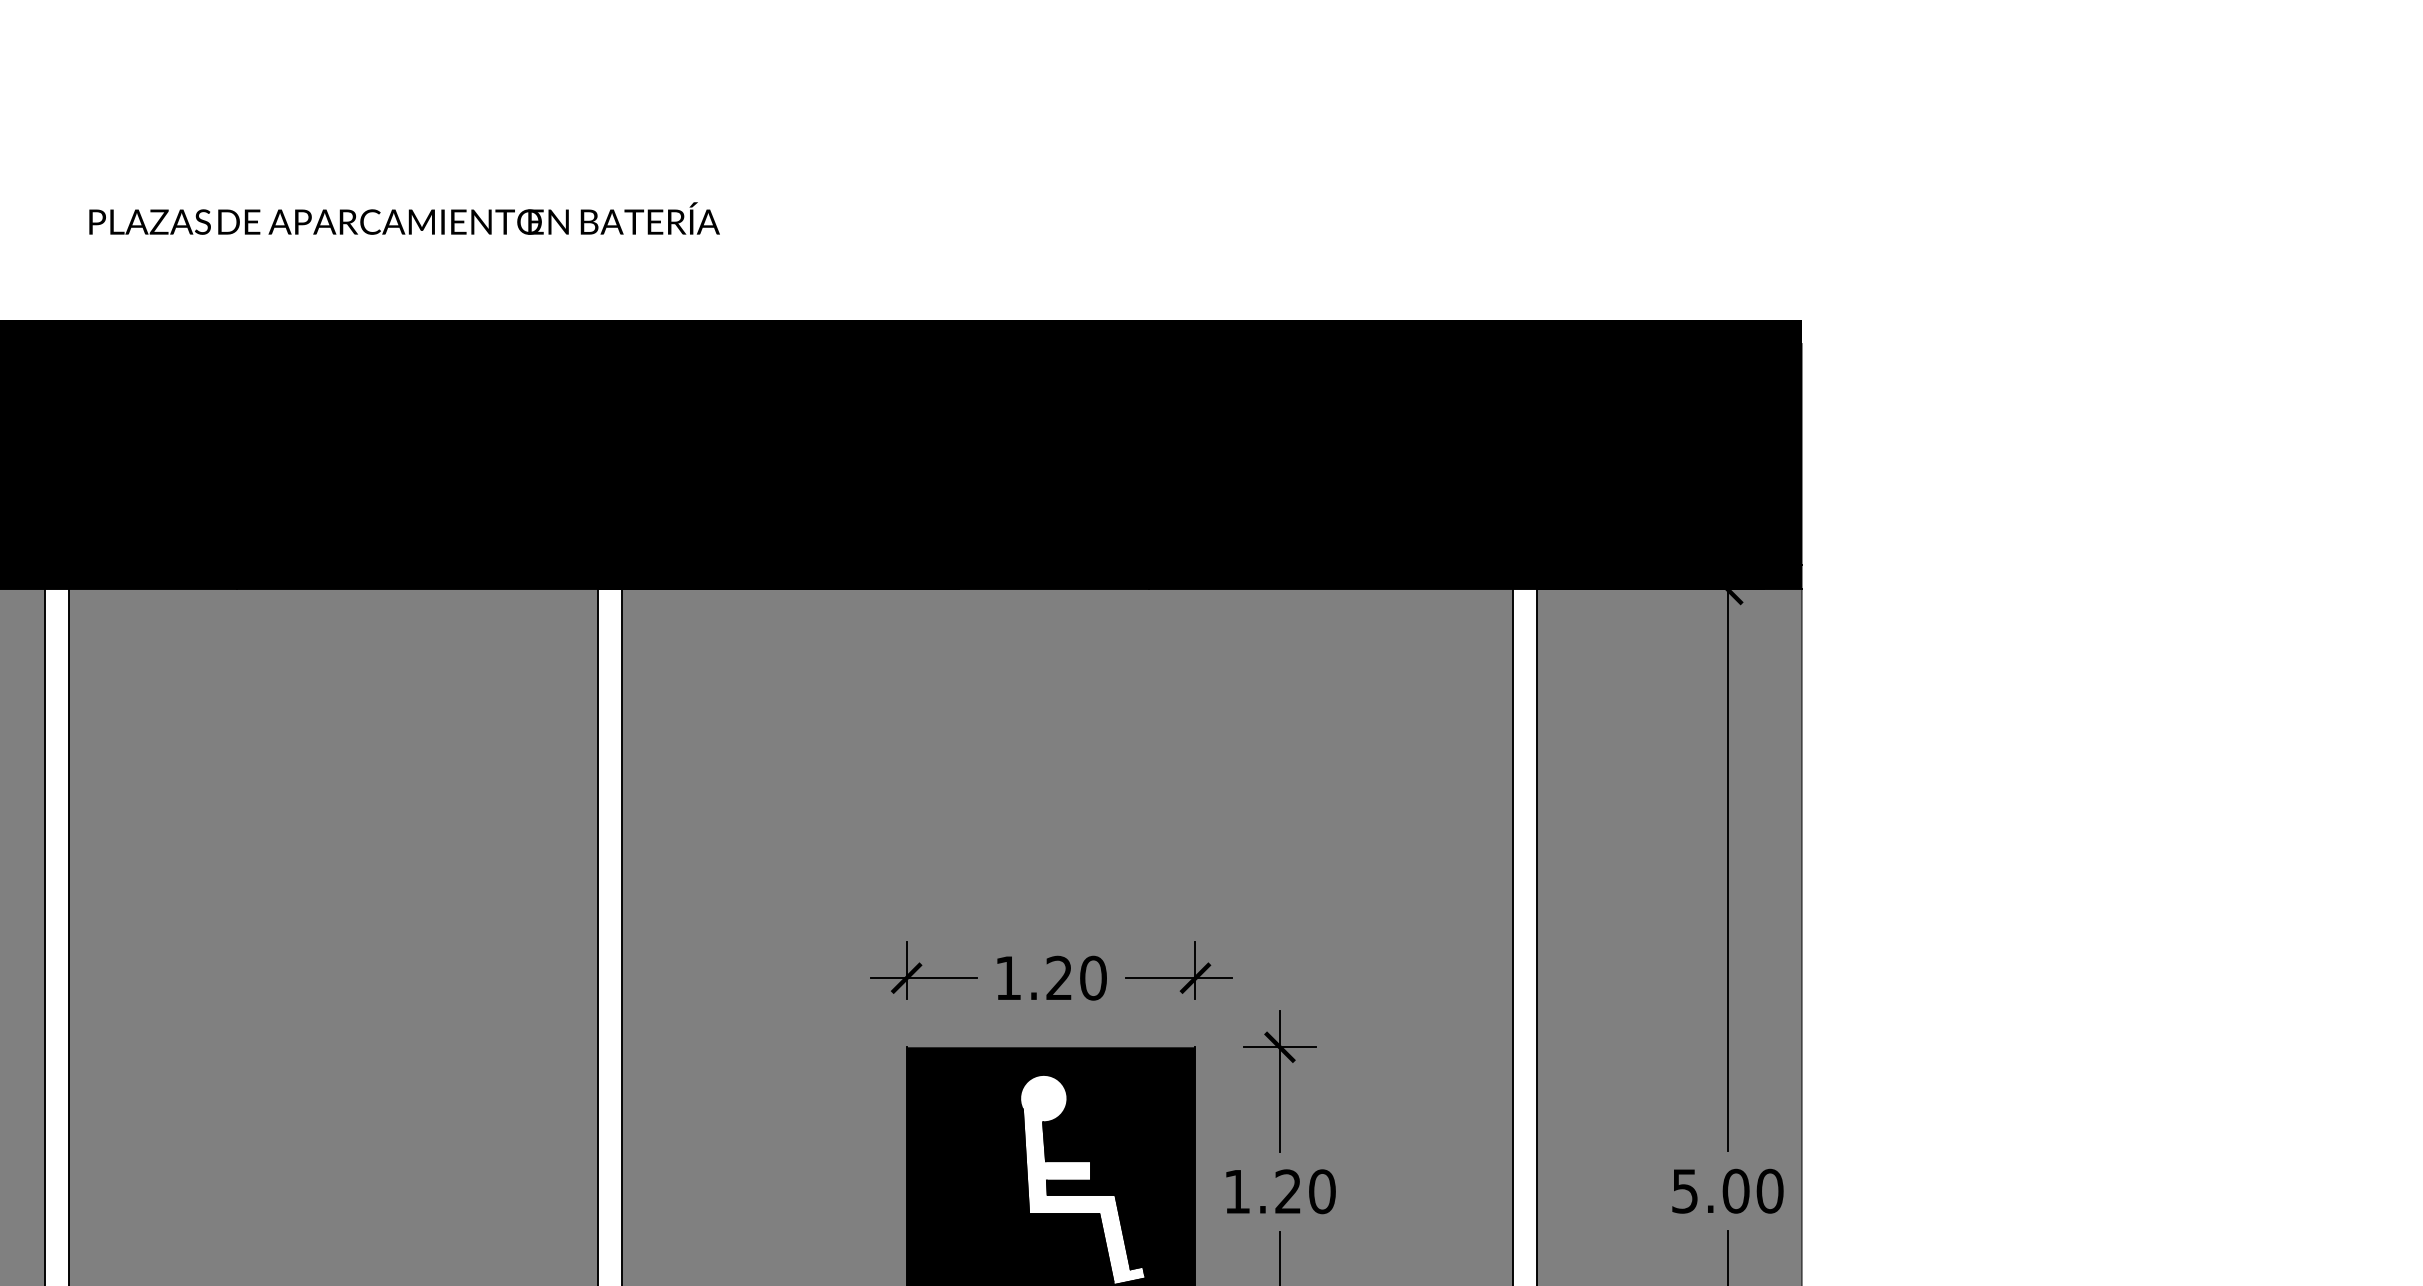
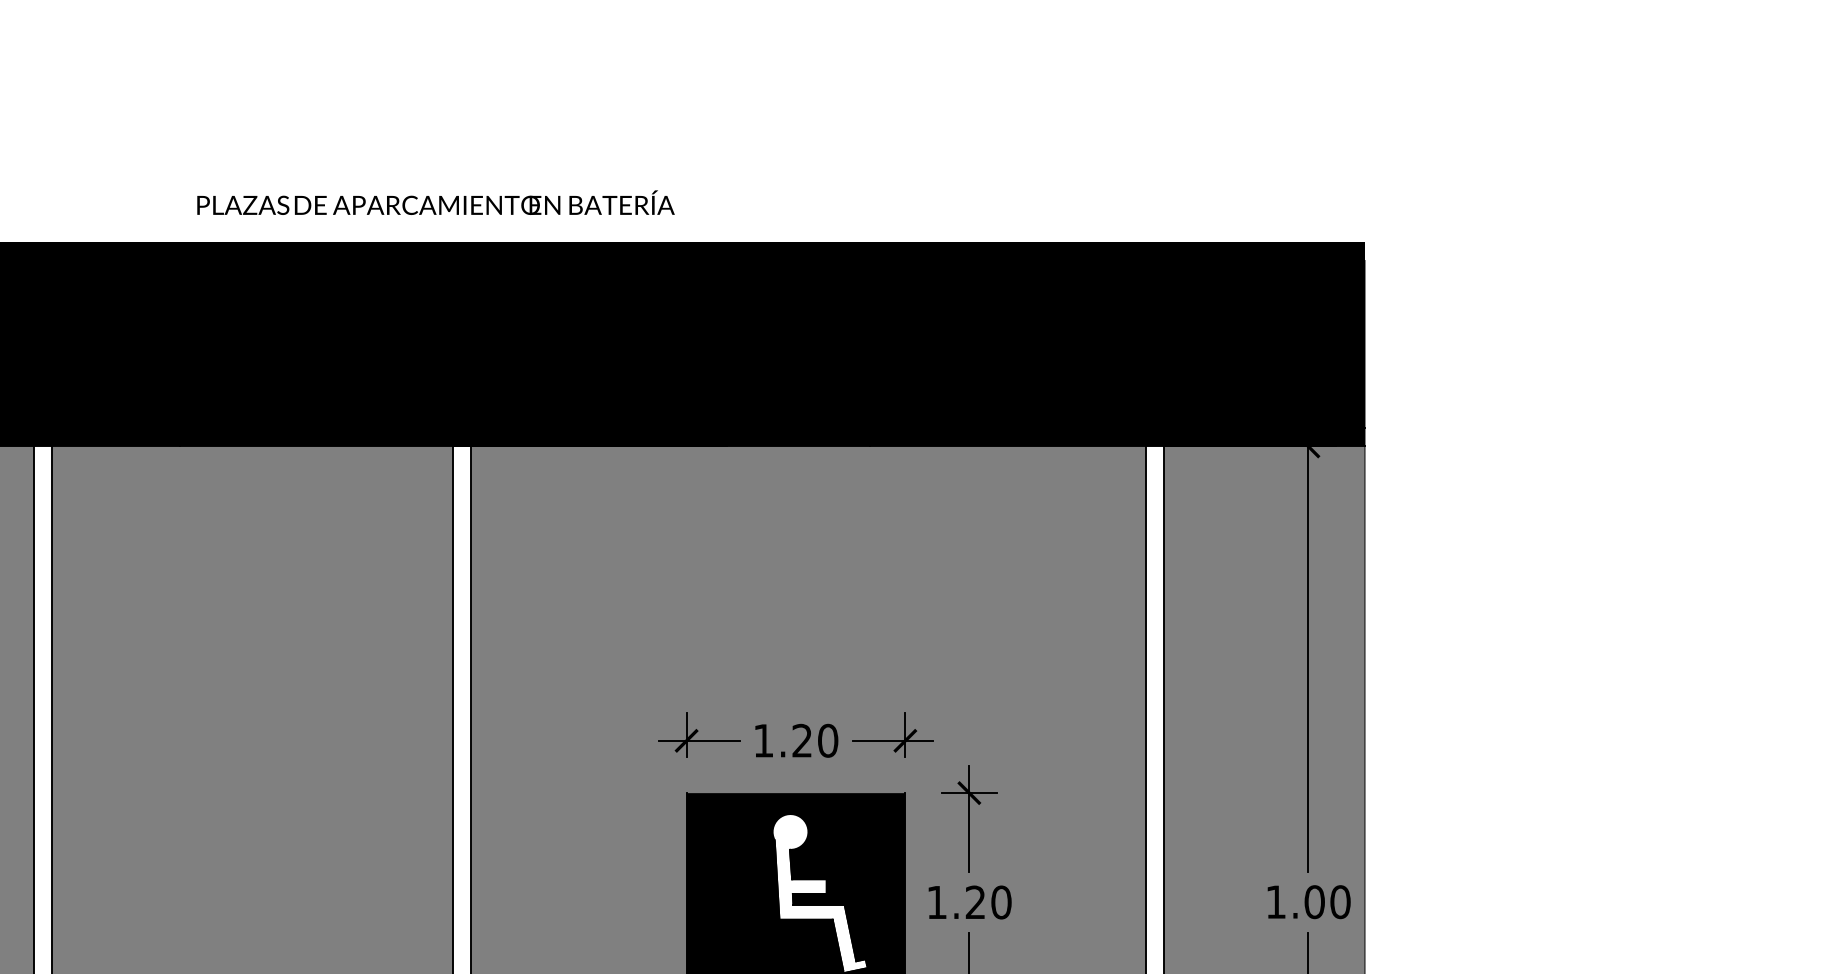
text: (404, 218) -> (435, 202), moved
text: (1684, 1191) -> (1275, 902), 5.00 -> 1.00

